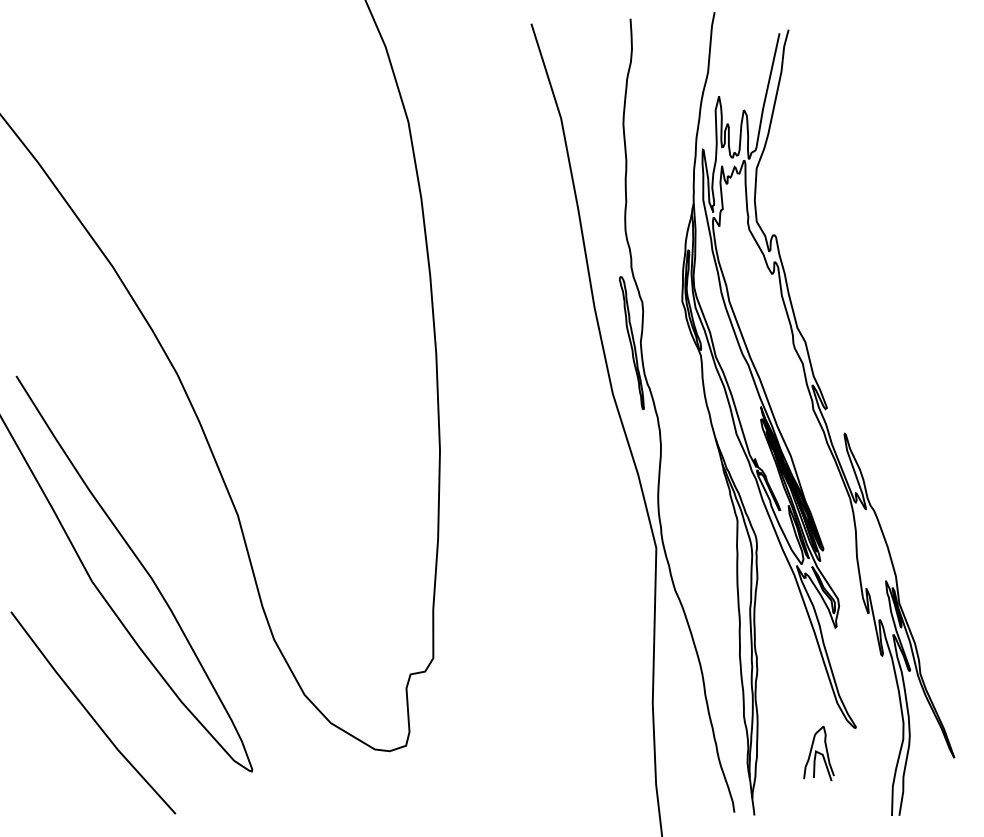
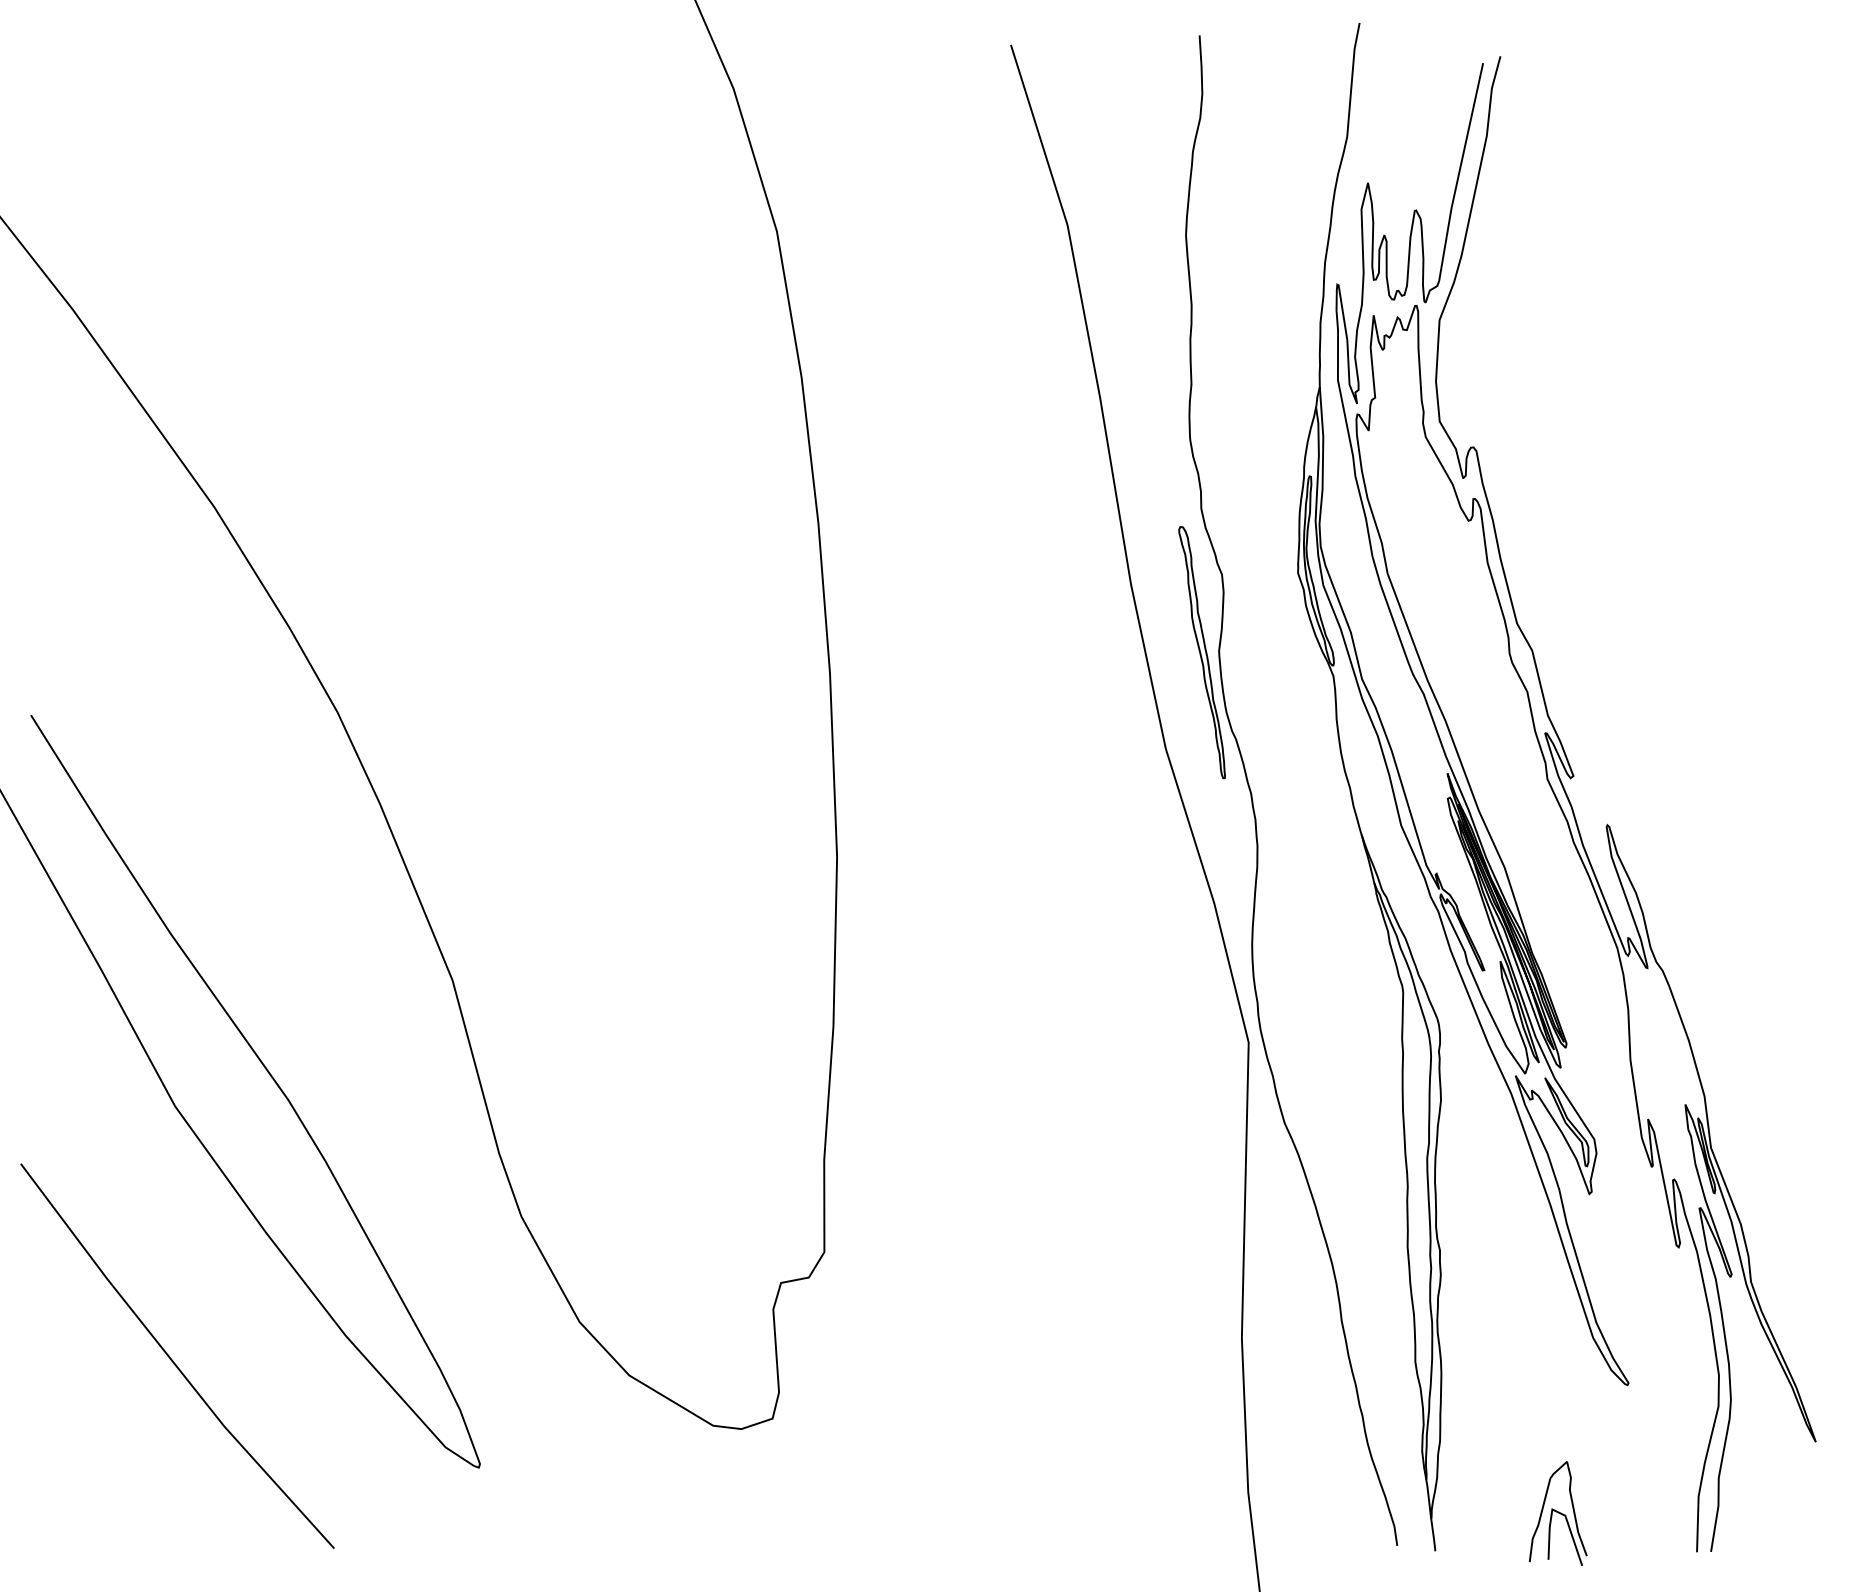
part: (818, 753) -> (1557, 1513), moved

